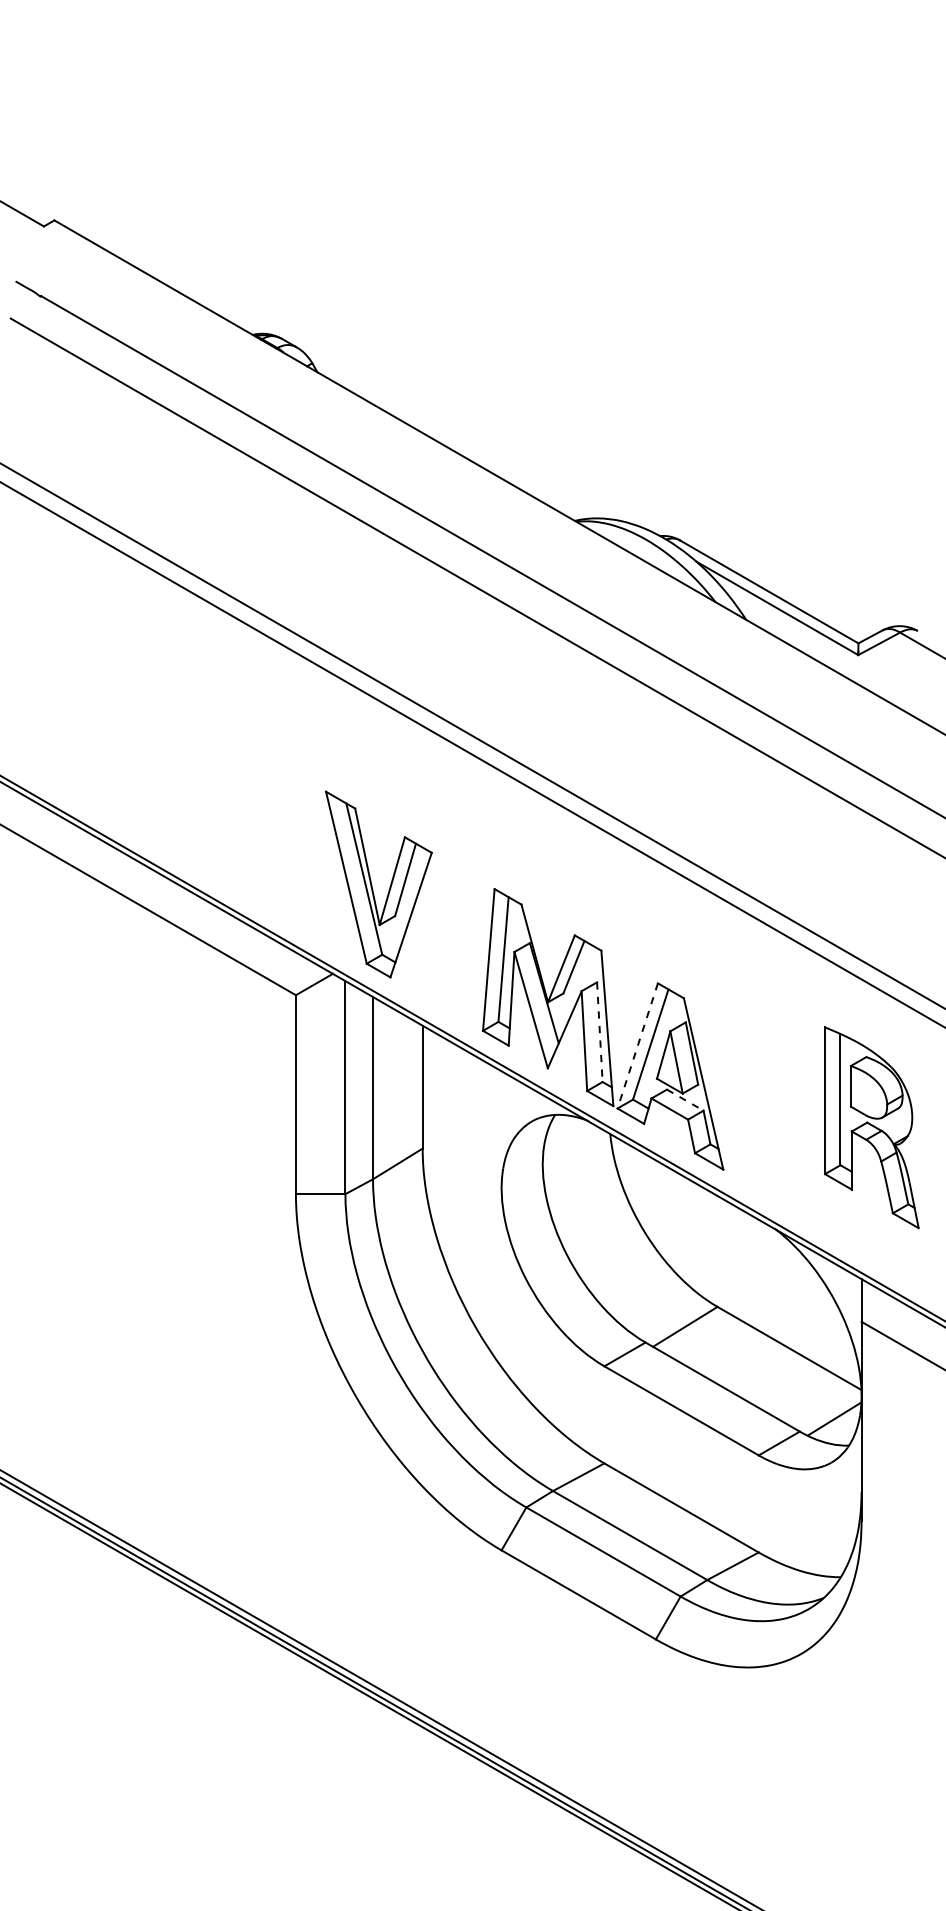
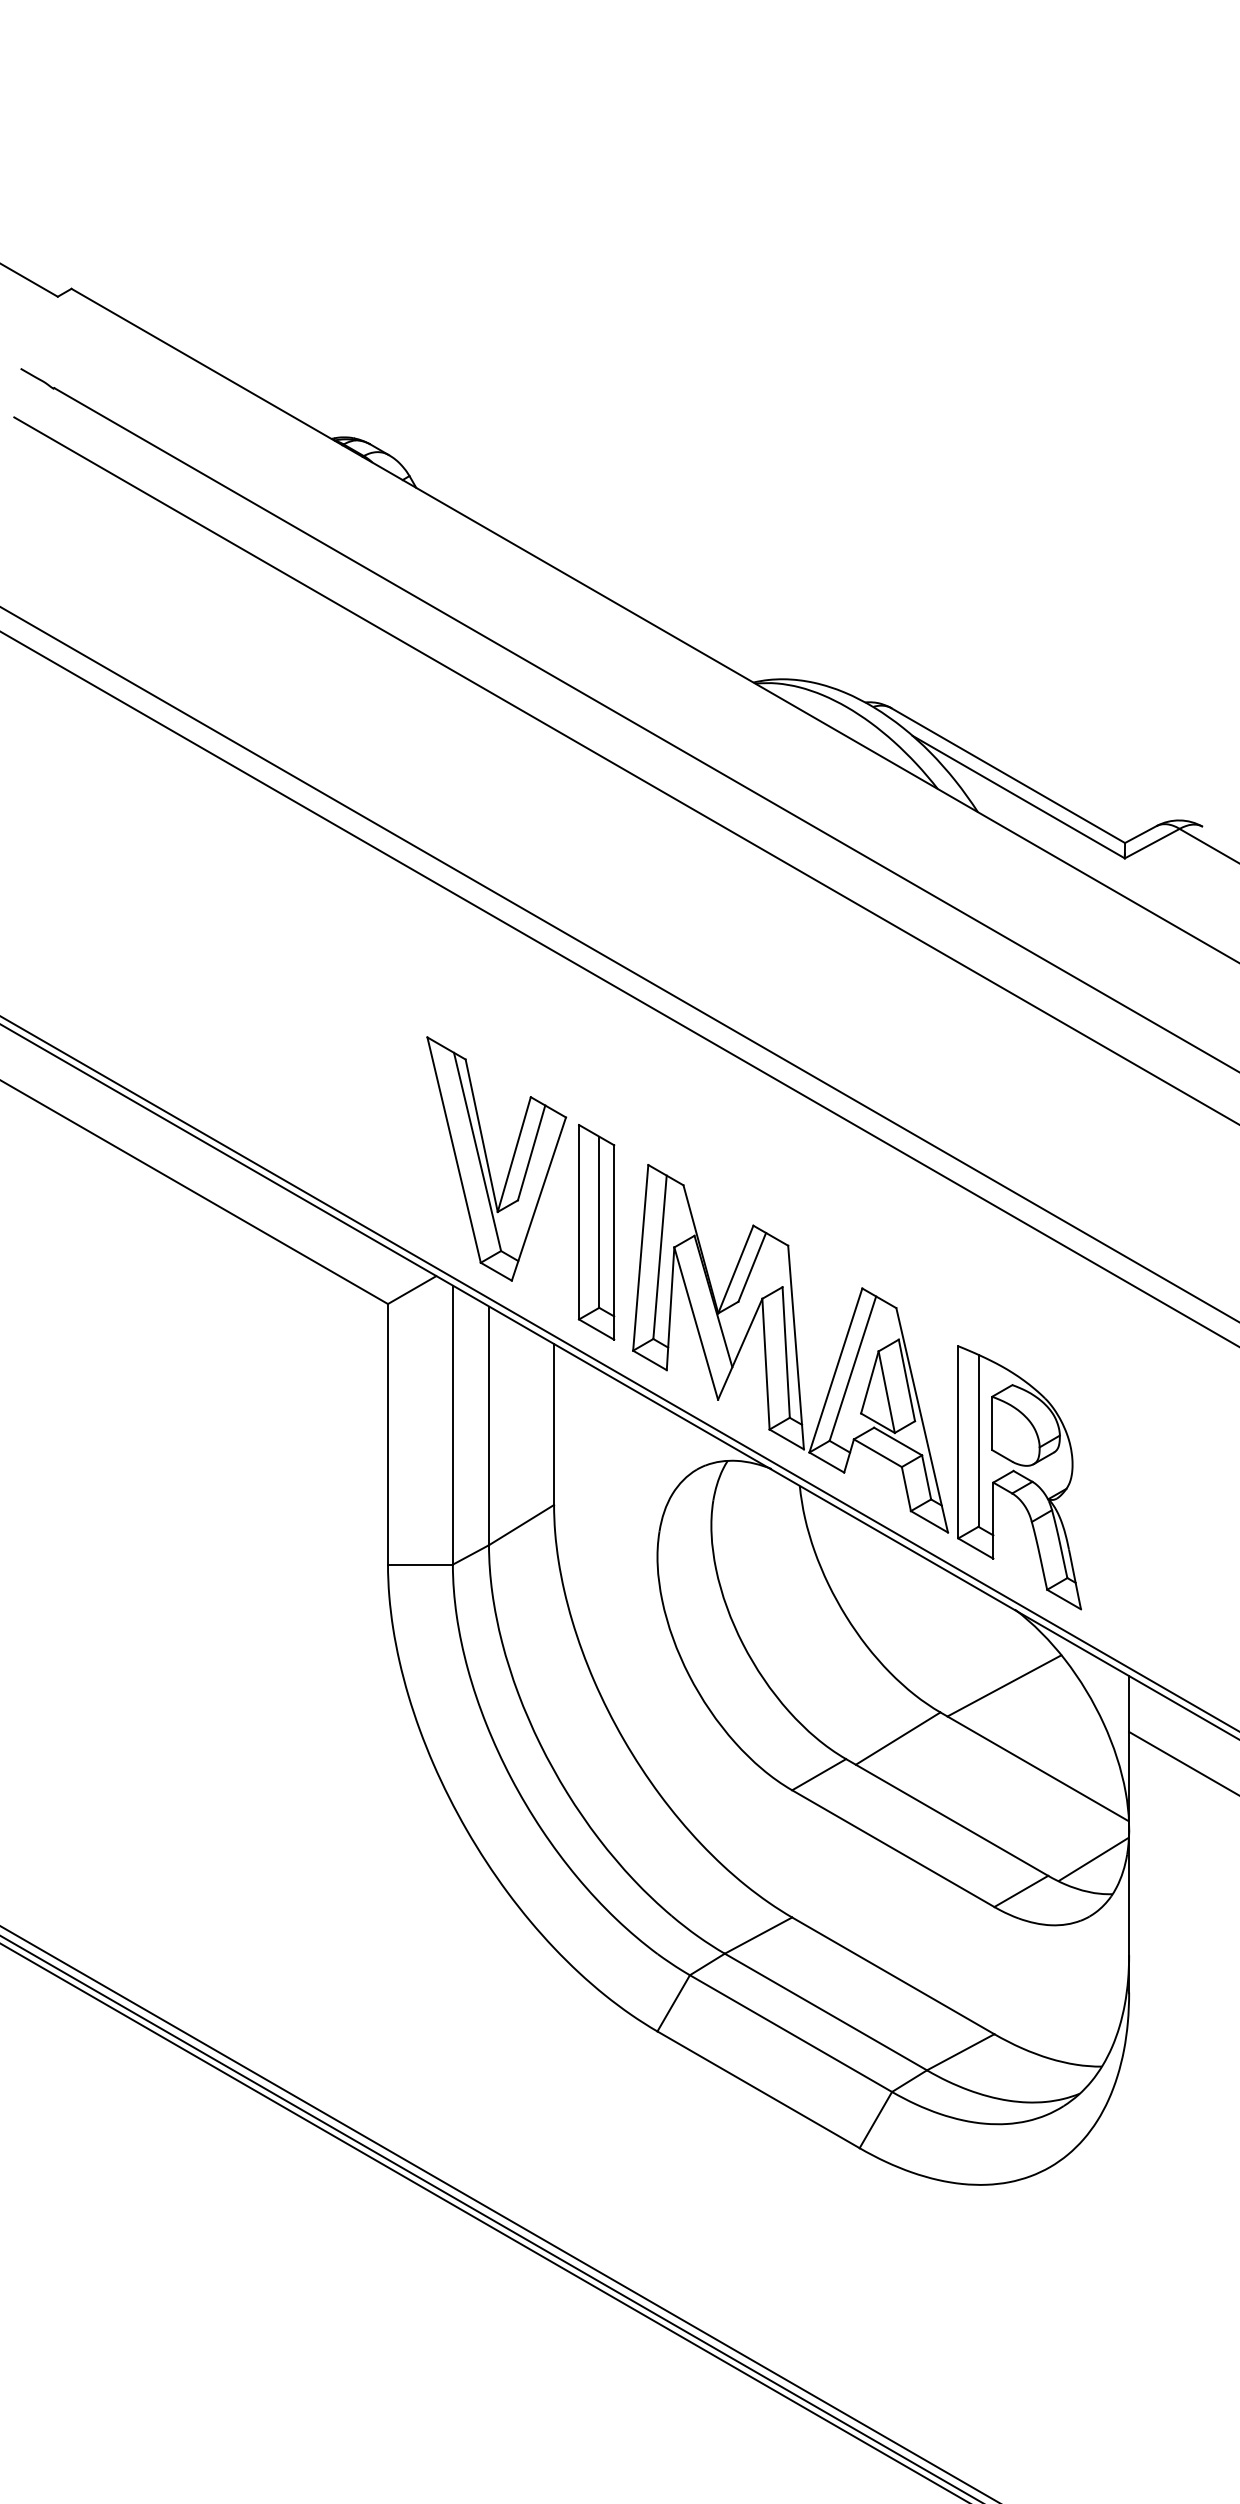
part: (455, 940) -> (596, 1232), added
line: (600, 1032) -> (786, 1352), dashed -> solid
line: (637, 1045) -> (835, 1370), dashed -> solid
line: (685, 1100) -> (898, 1441), dashed -> solid
part: (871, 1127) -> (1019, 1477), moved
line: (766, 1286) -> (1004, 1685), added

